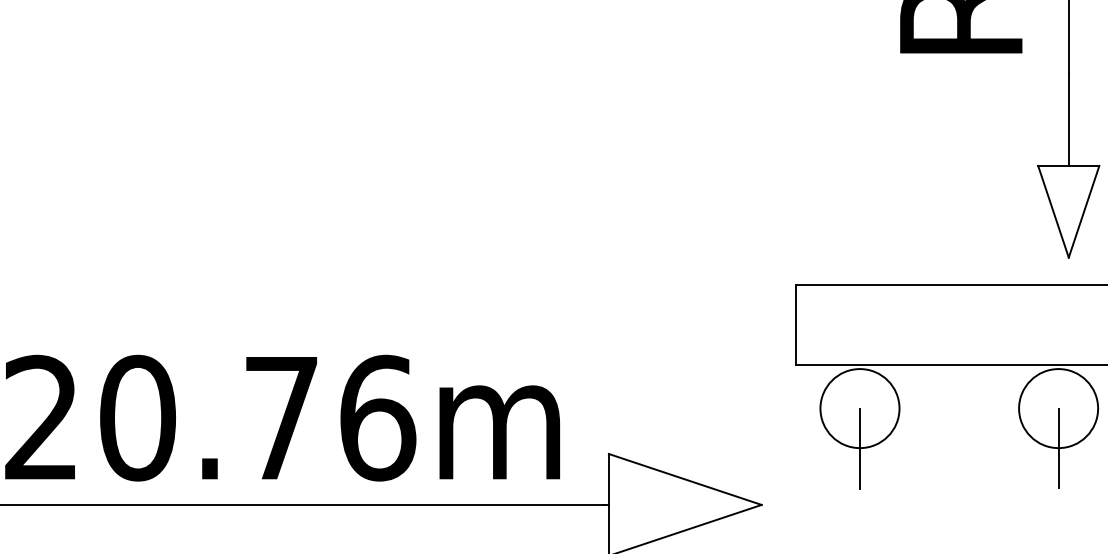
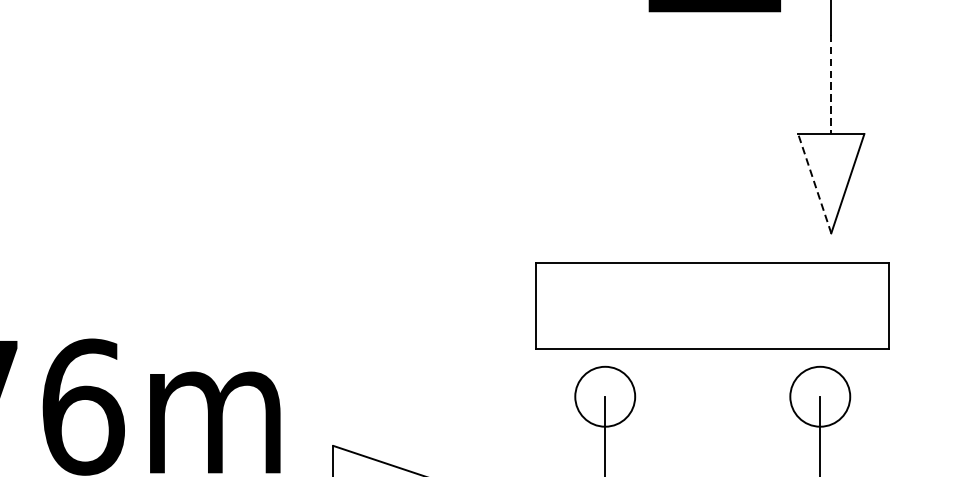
line: (1068, 120) -> (830, 84), solid -> dashed
line: (1053, 211) -> (814, 183), solid -> dashed
circle: (859, 408) -> (604, 396), size x0.7
circle: (1058, 408) -> (820, 396), size x0.7

